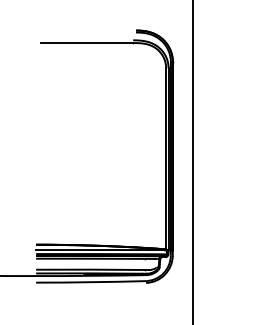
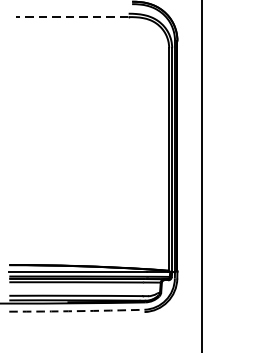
line: (87, 43) -> (72, 17), solid -> dashed
arc: (91, 282) -> (77, 311), solid -> dashed

